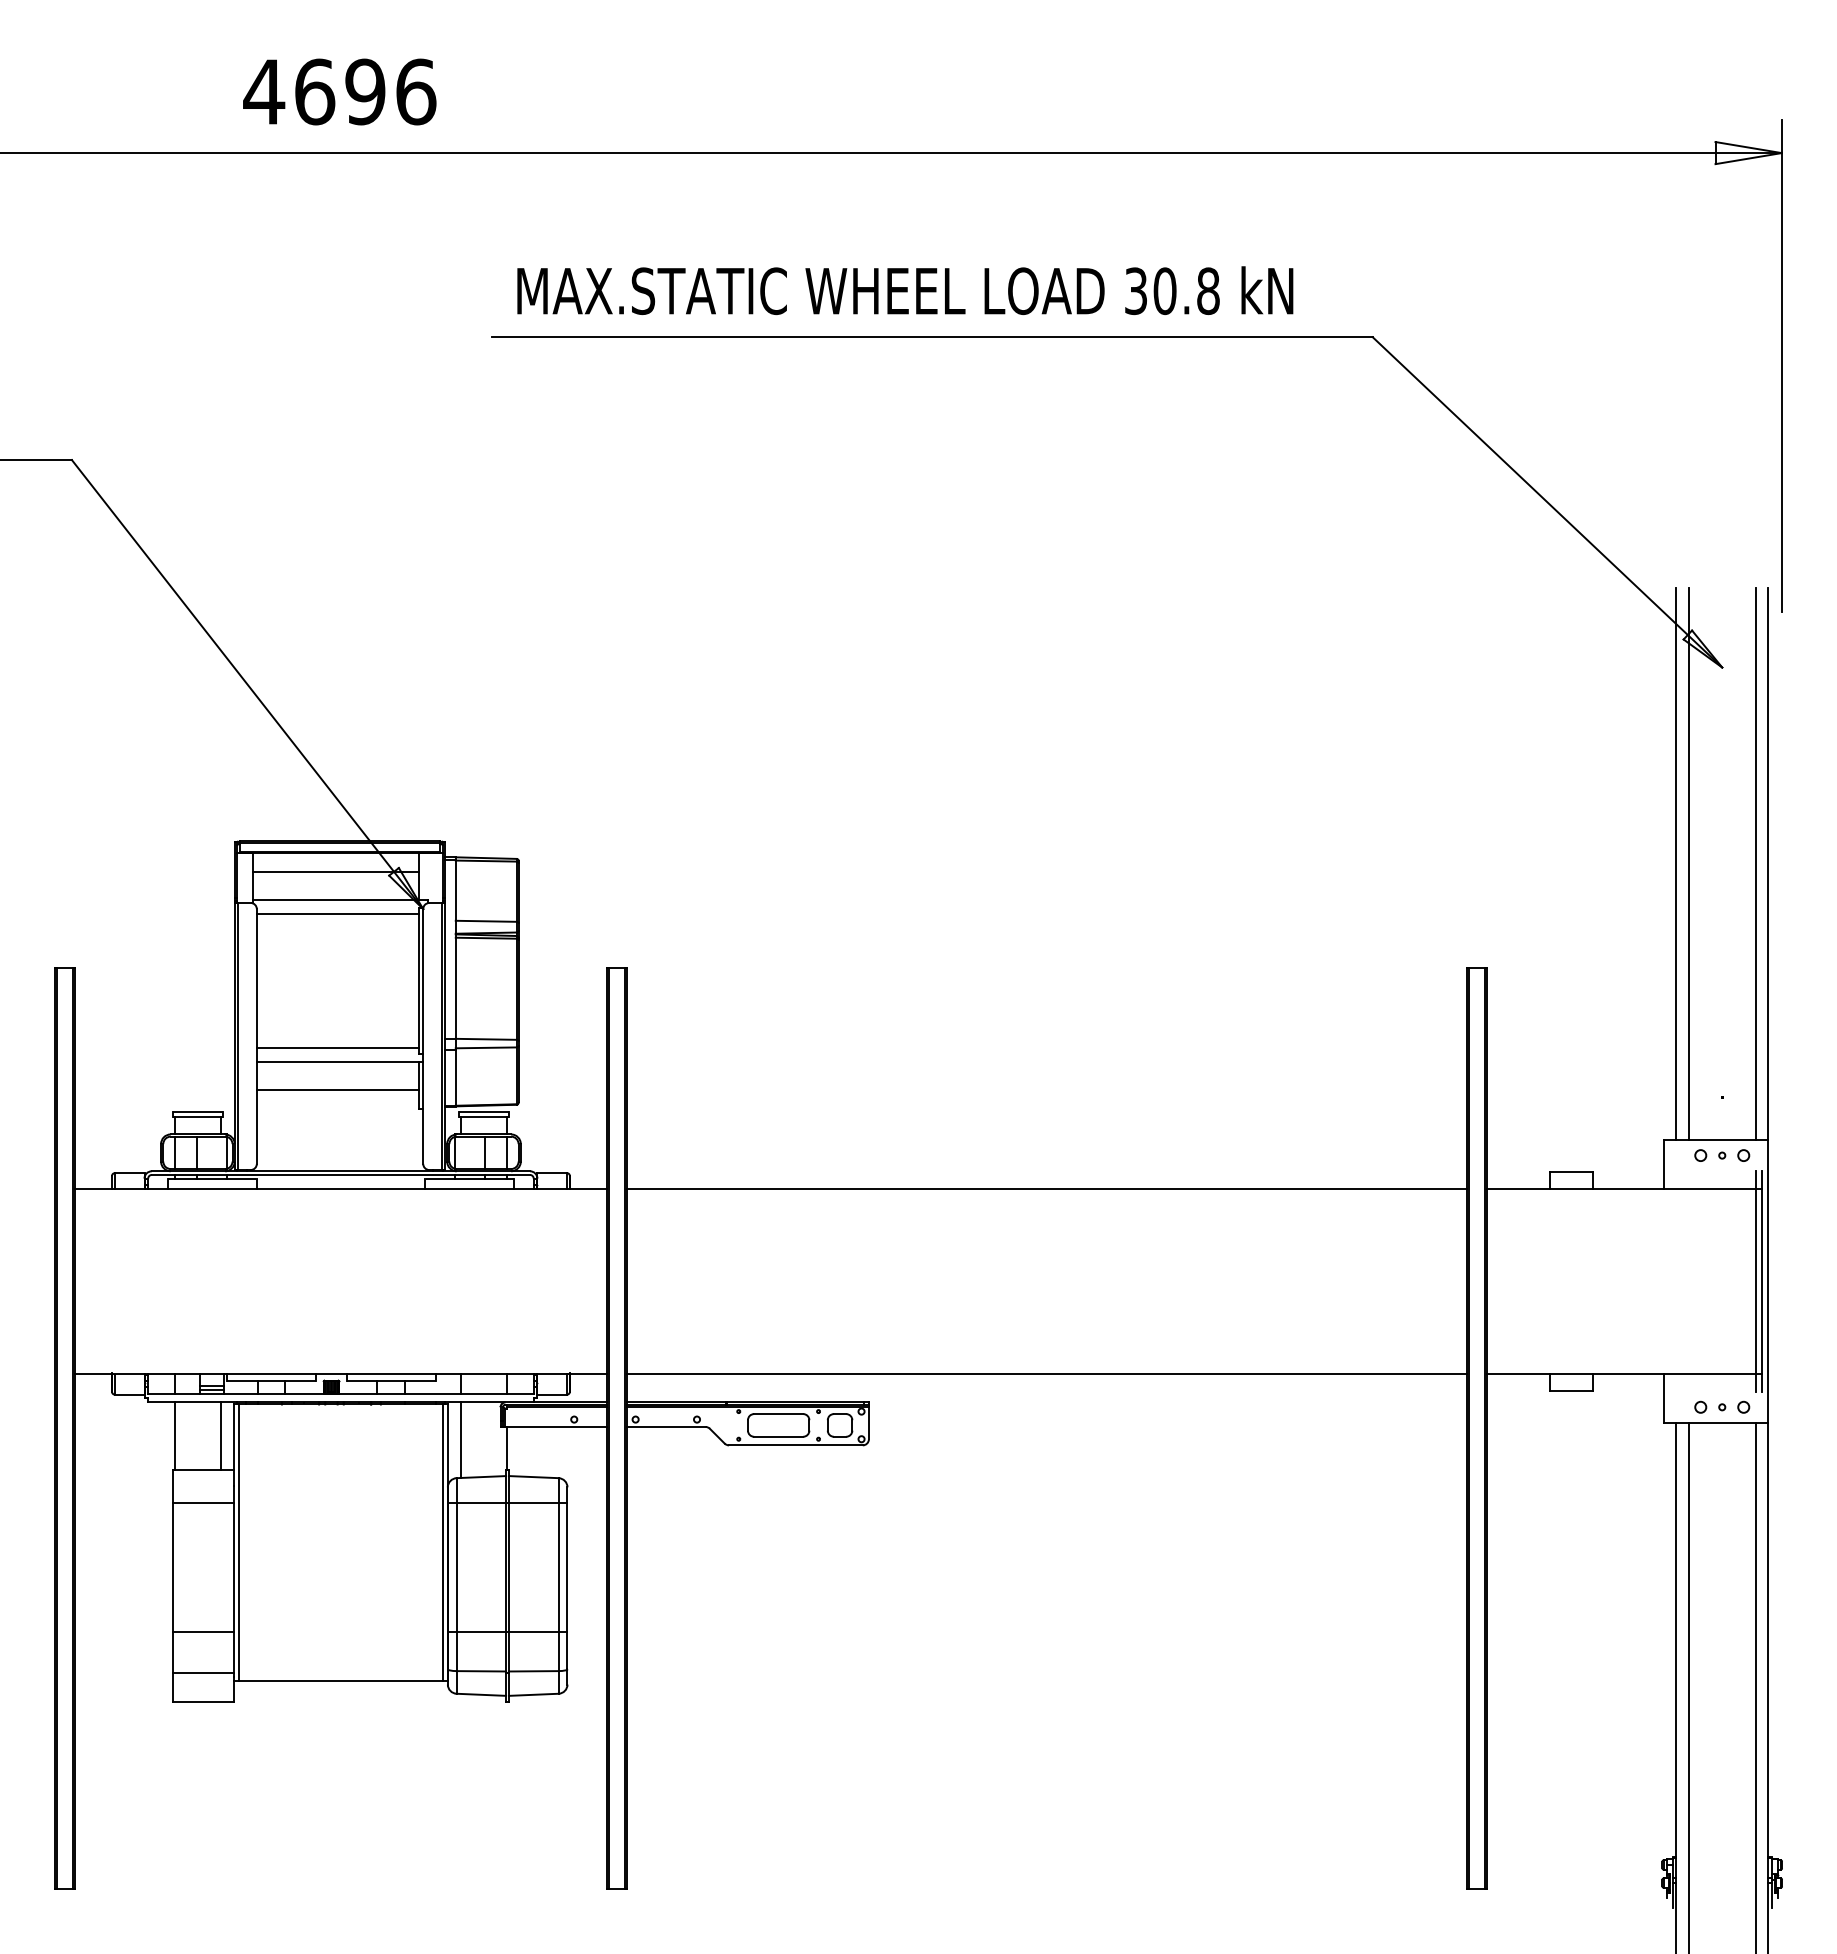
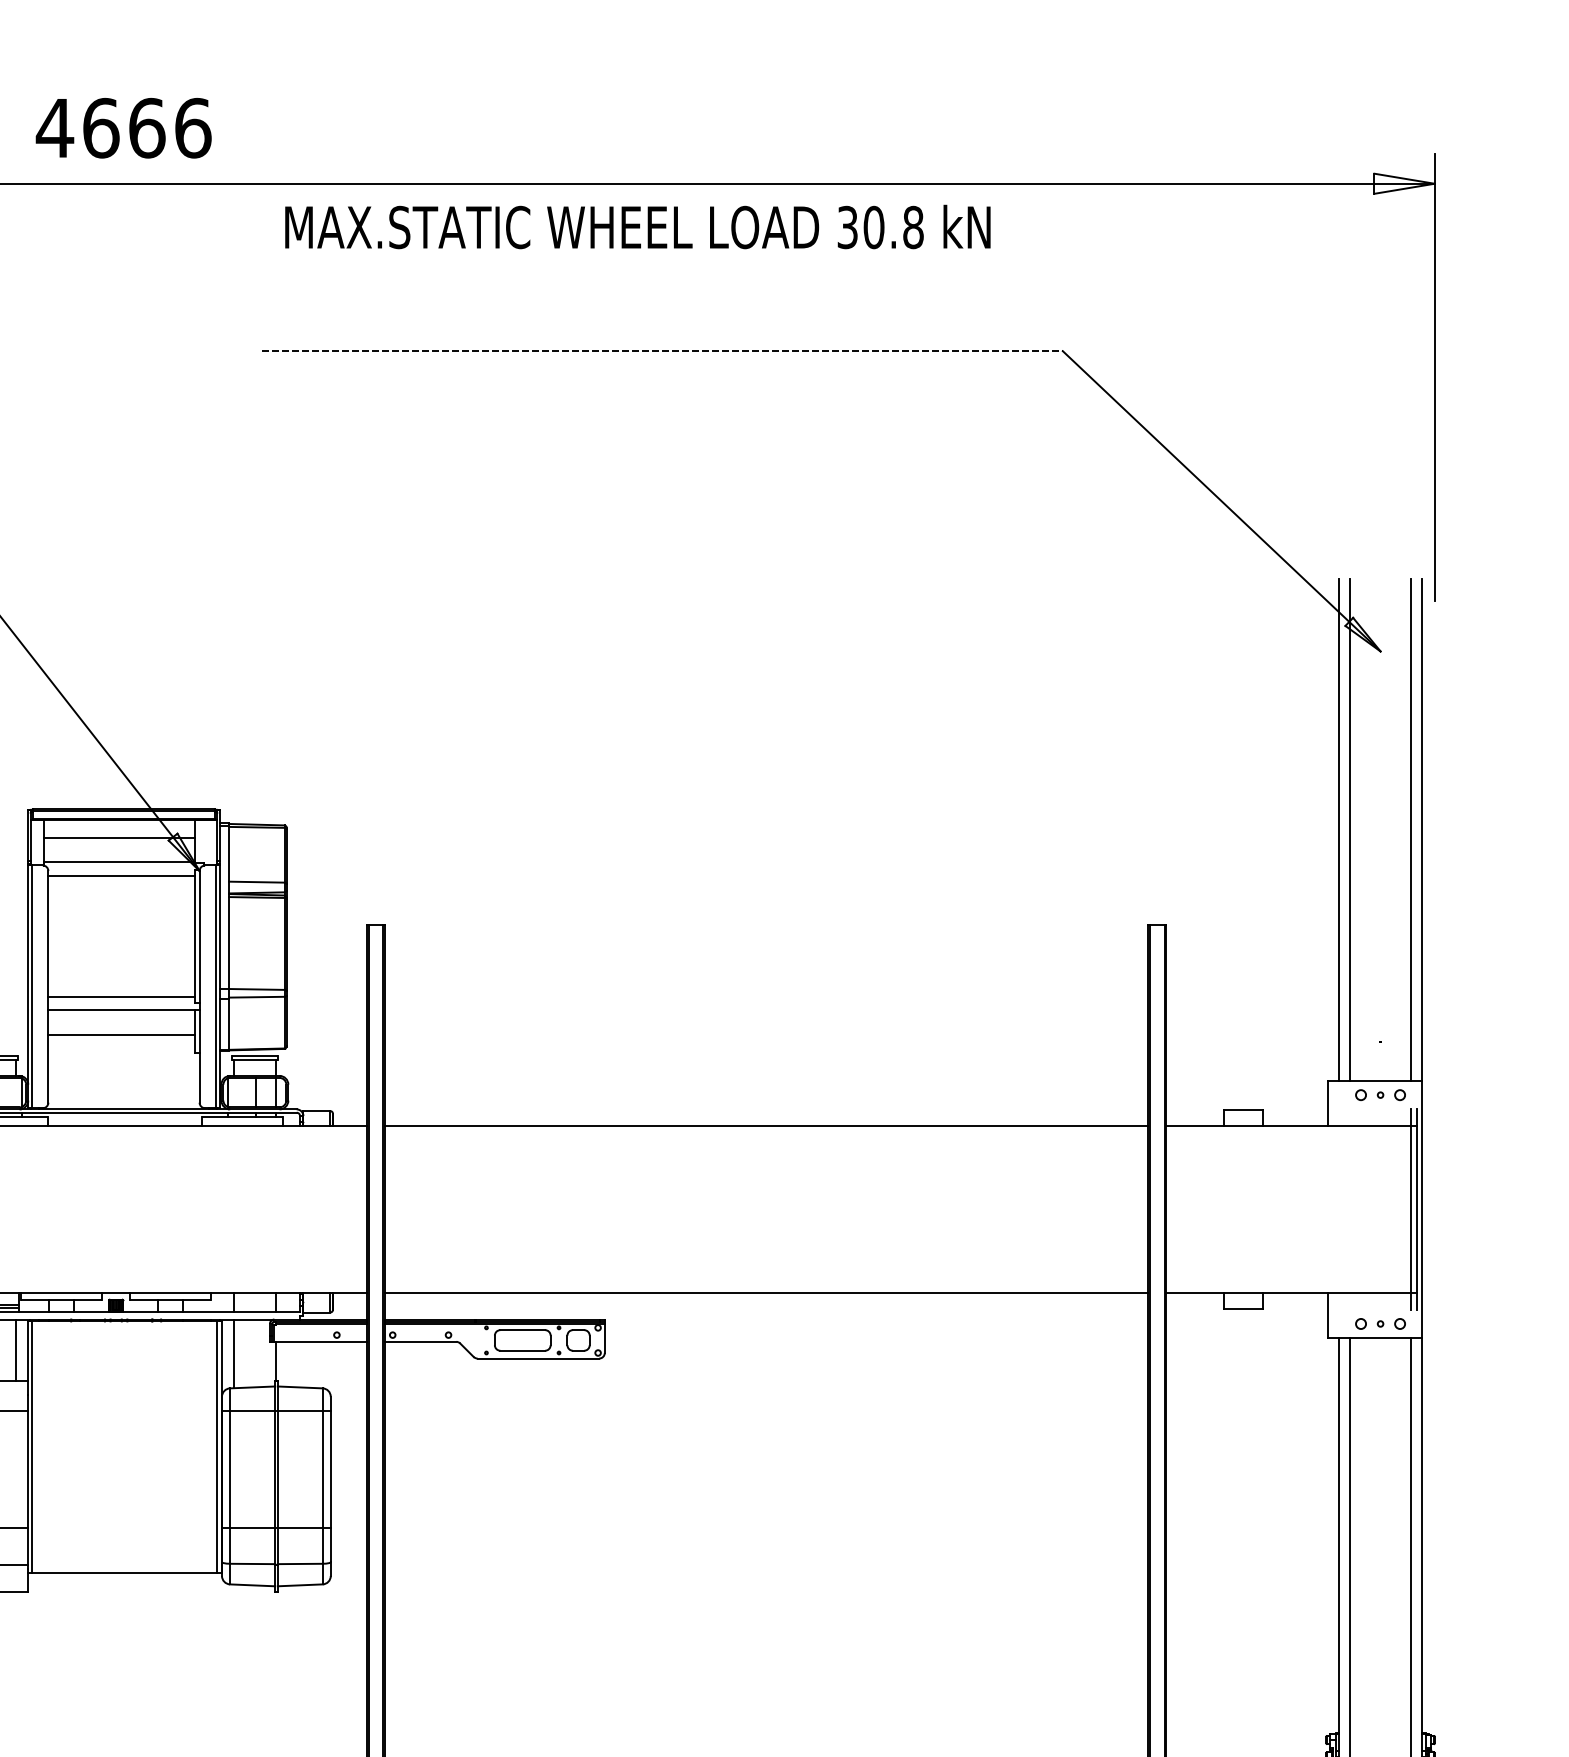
text: (365, 91) -> (147, 127), 4696 -> 4666
text: (905, 290) -> (638, 226), moved
line: (933, 337) -> (663, 351), solid -> dashed

